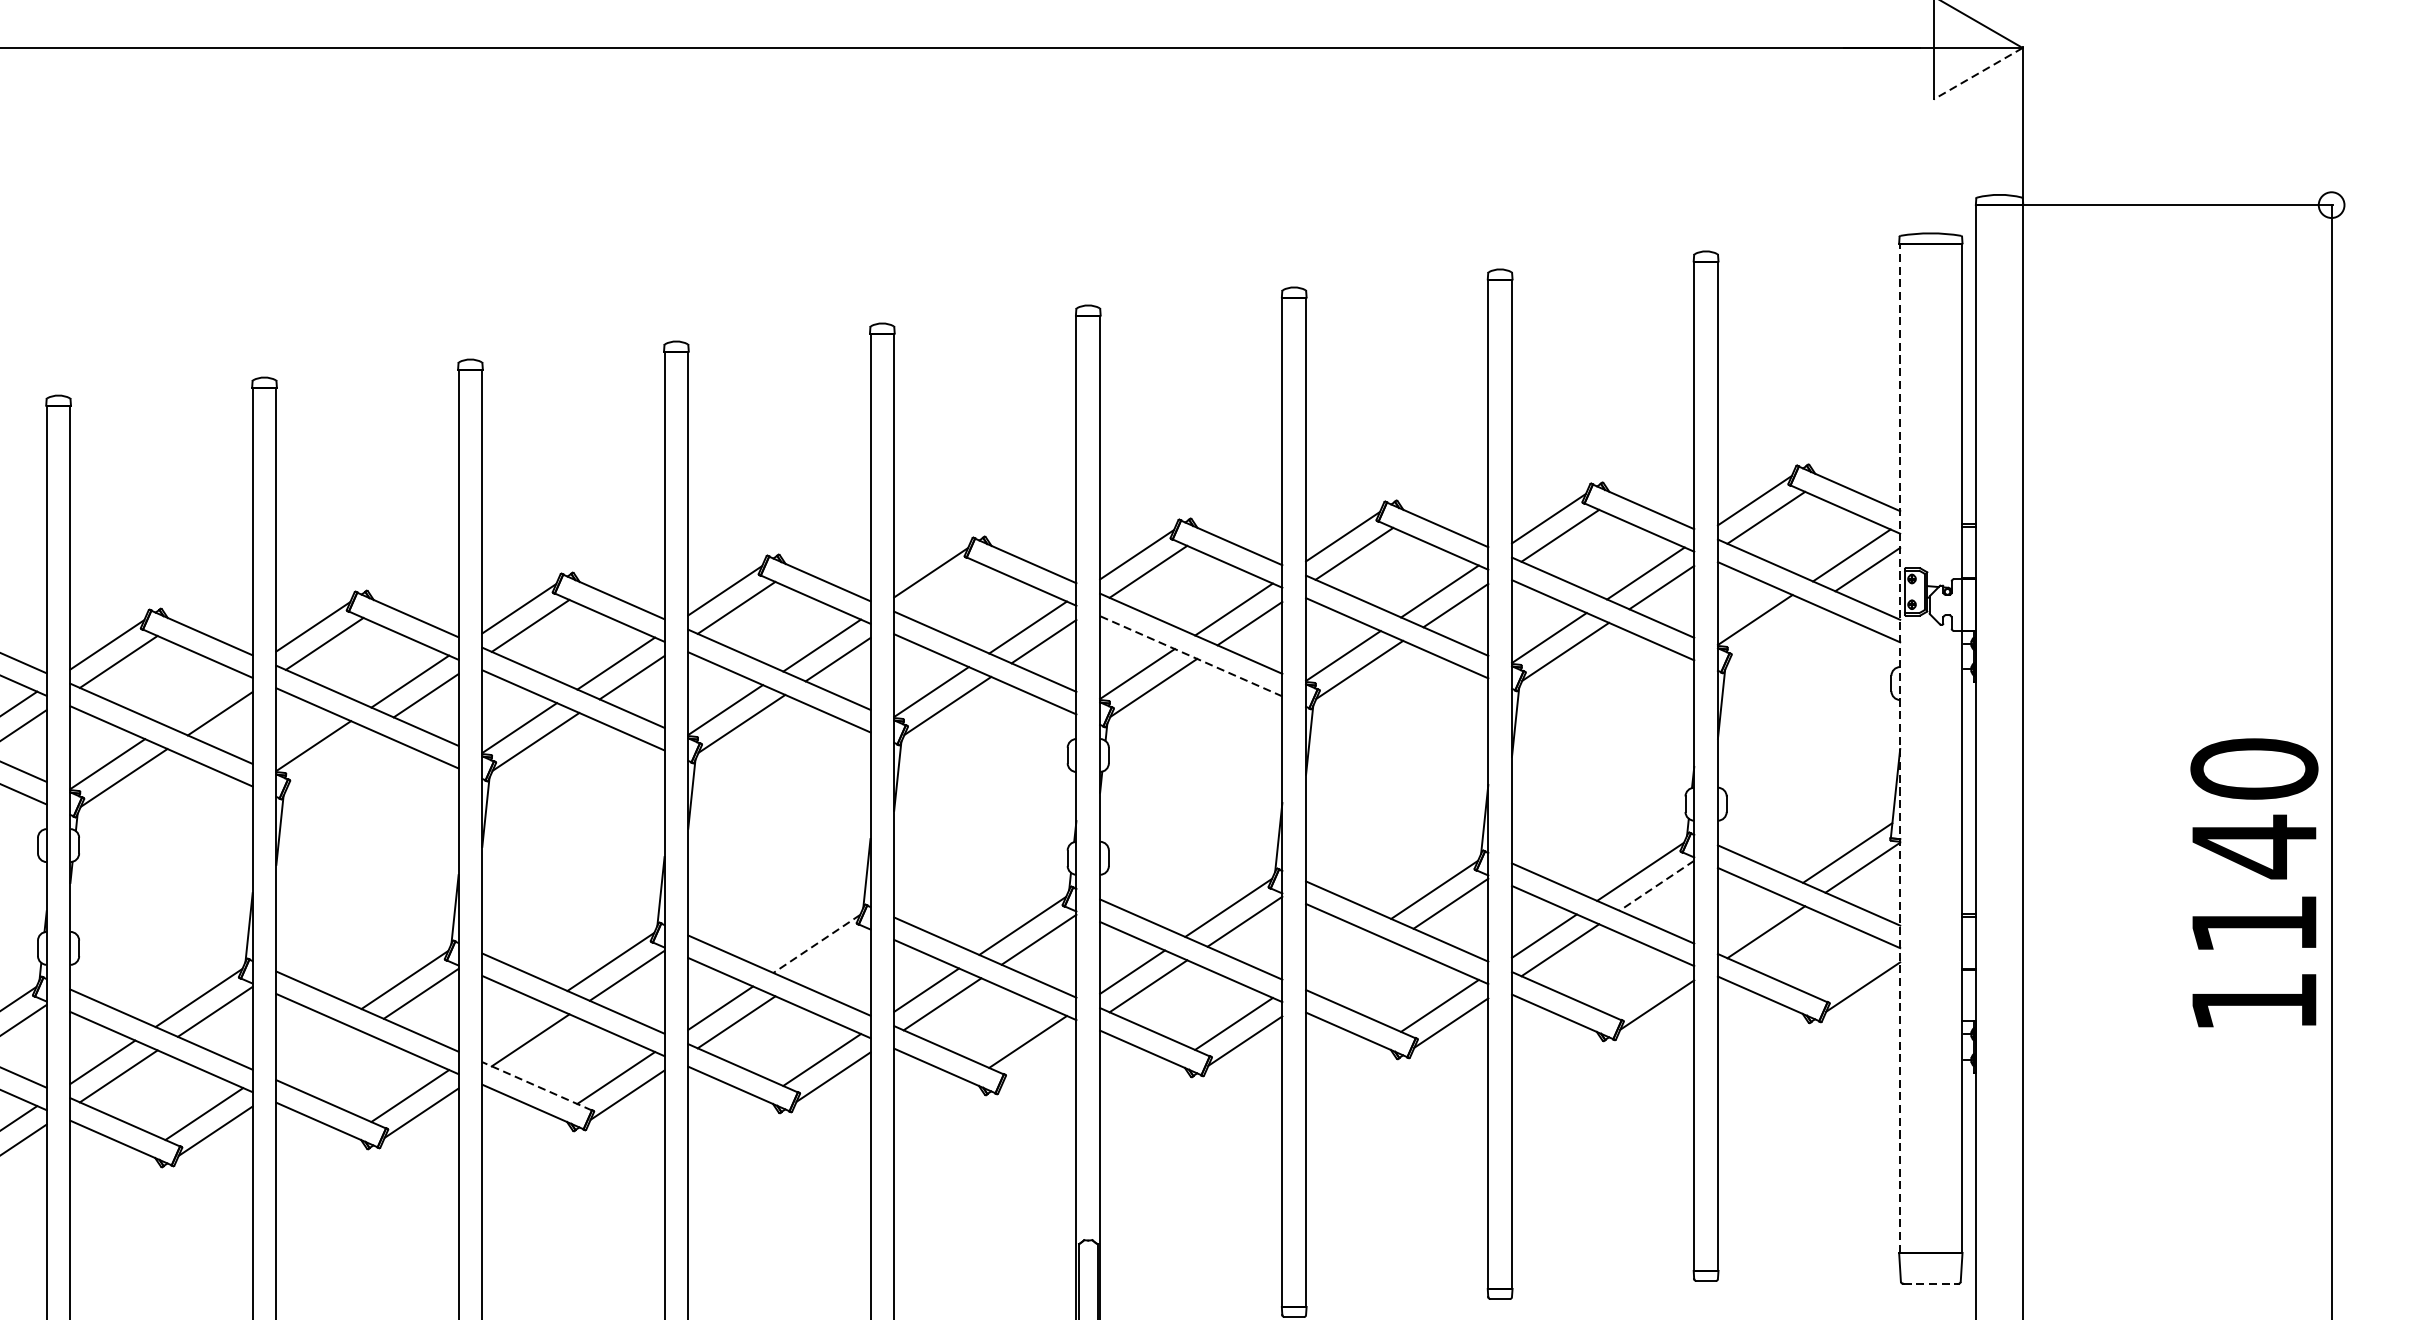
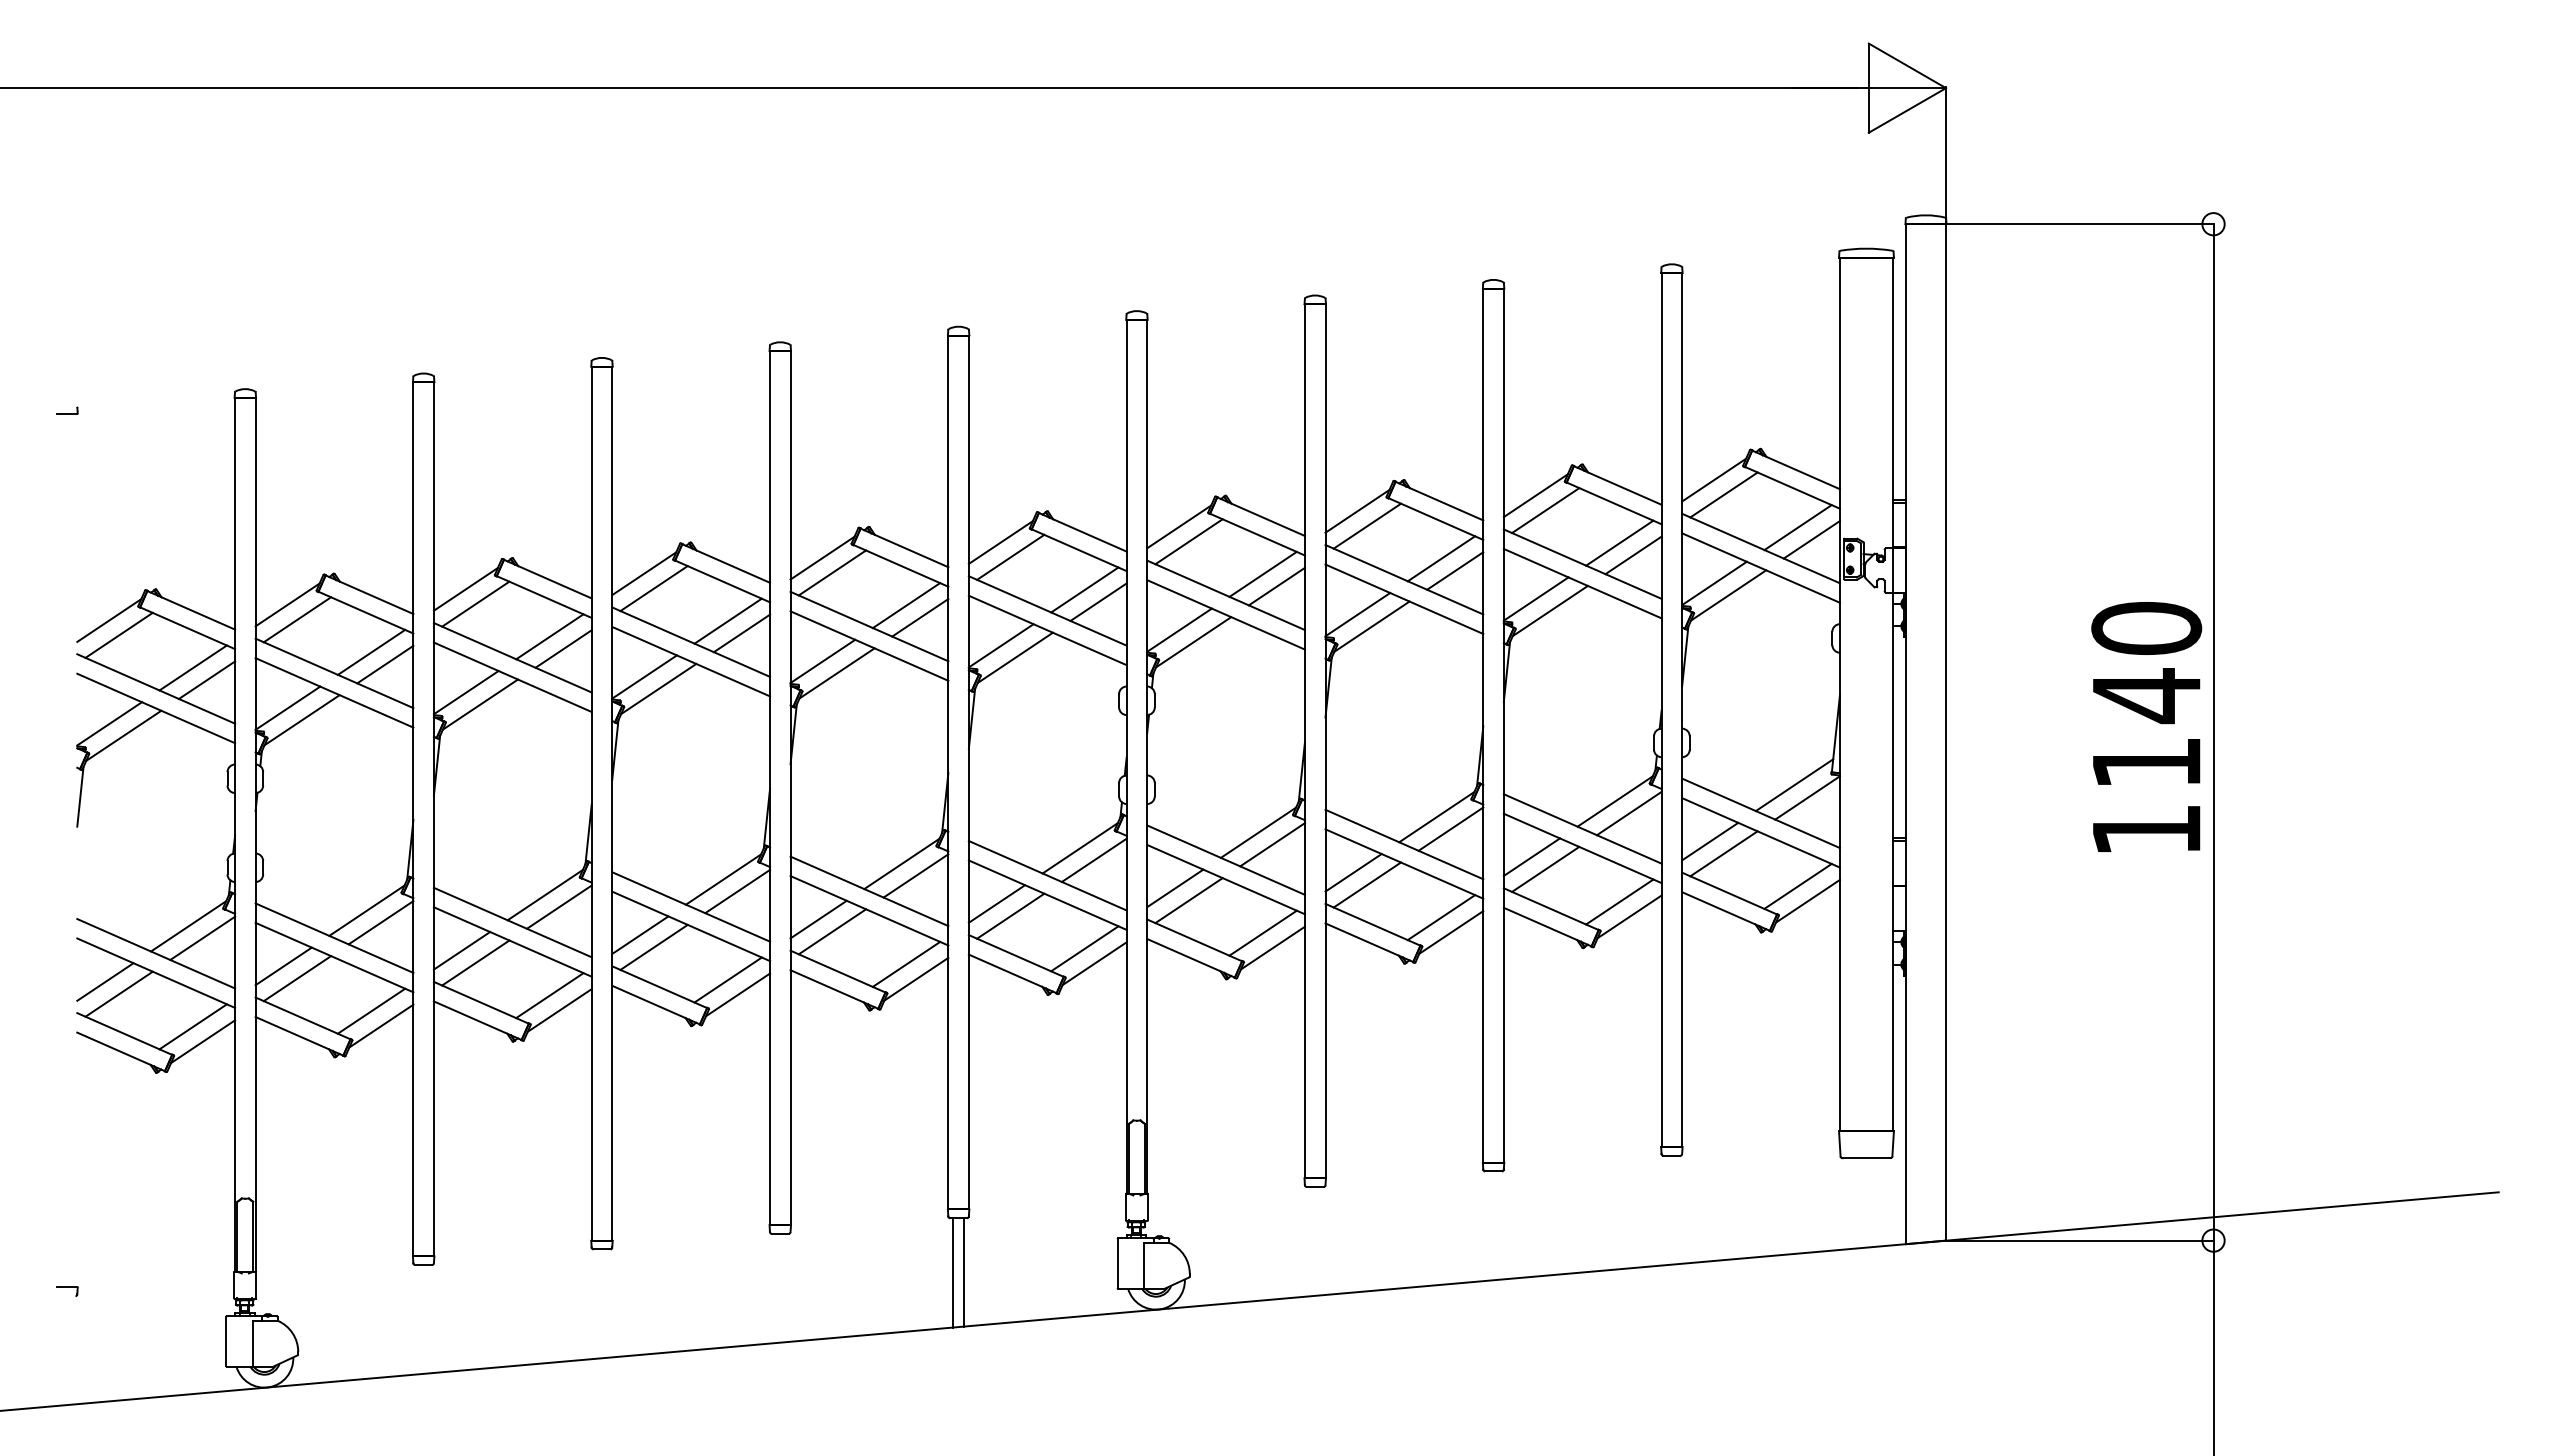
line: (1978, 73) -> (1907, 110), dashed -> solid
line: (942, 588) -> (1010, 556), added
line: (1771, 633) -> (1728, 595), added
line: (1190, 655) -> (1225, 614), dashed -> solid
line: (204, 698) -> (371, 651), added
line: (1899, 748) -> (1839, 694), dashed -> solid
line: (330, 759) -> (480, 704), added
text: (2254, 882) -> (2146, 726), moved
line: (1657, 885) -> (1629, 813), dashed -> solid
line: (1750, 918) -> (1710, 841), added
line: (816, 944) -> (901, 864), dashed -> solid
line: (1338, 953) -> (1353, 872), added
line: (832, 957) -> (915, 875), added
line: (1354, 967) -> (1367, 884), added
line: (1851, 968) -> (1797, 885), added
line: (1645, 987) -> (1619, 901), added
line: (514, 1025) -> (640, 934), added
line: (308, 1043) -> (461, 950), added
line: (324, 1057) -> (475, 962), added
line: (1039, 1058) -> (1094, 963), added
line: (536, 1086) -> (659, 987), dashed -> solid
line: (1930, 1284) -> (1866, 1158), dashed -> solid

